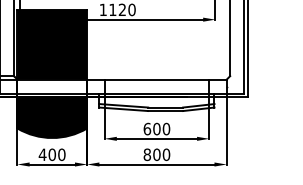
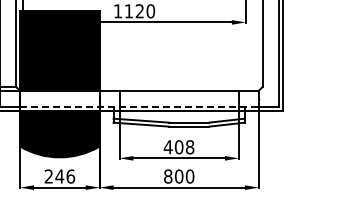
line: (122, 93) -> (139, 106), solid -> dashed
text: (156, 129) -> (178, 147), 600 -> 408
text: (51, 154) -> (59, 176), 400 -> 246

